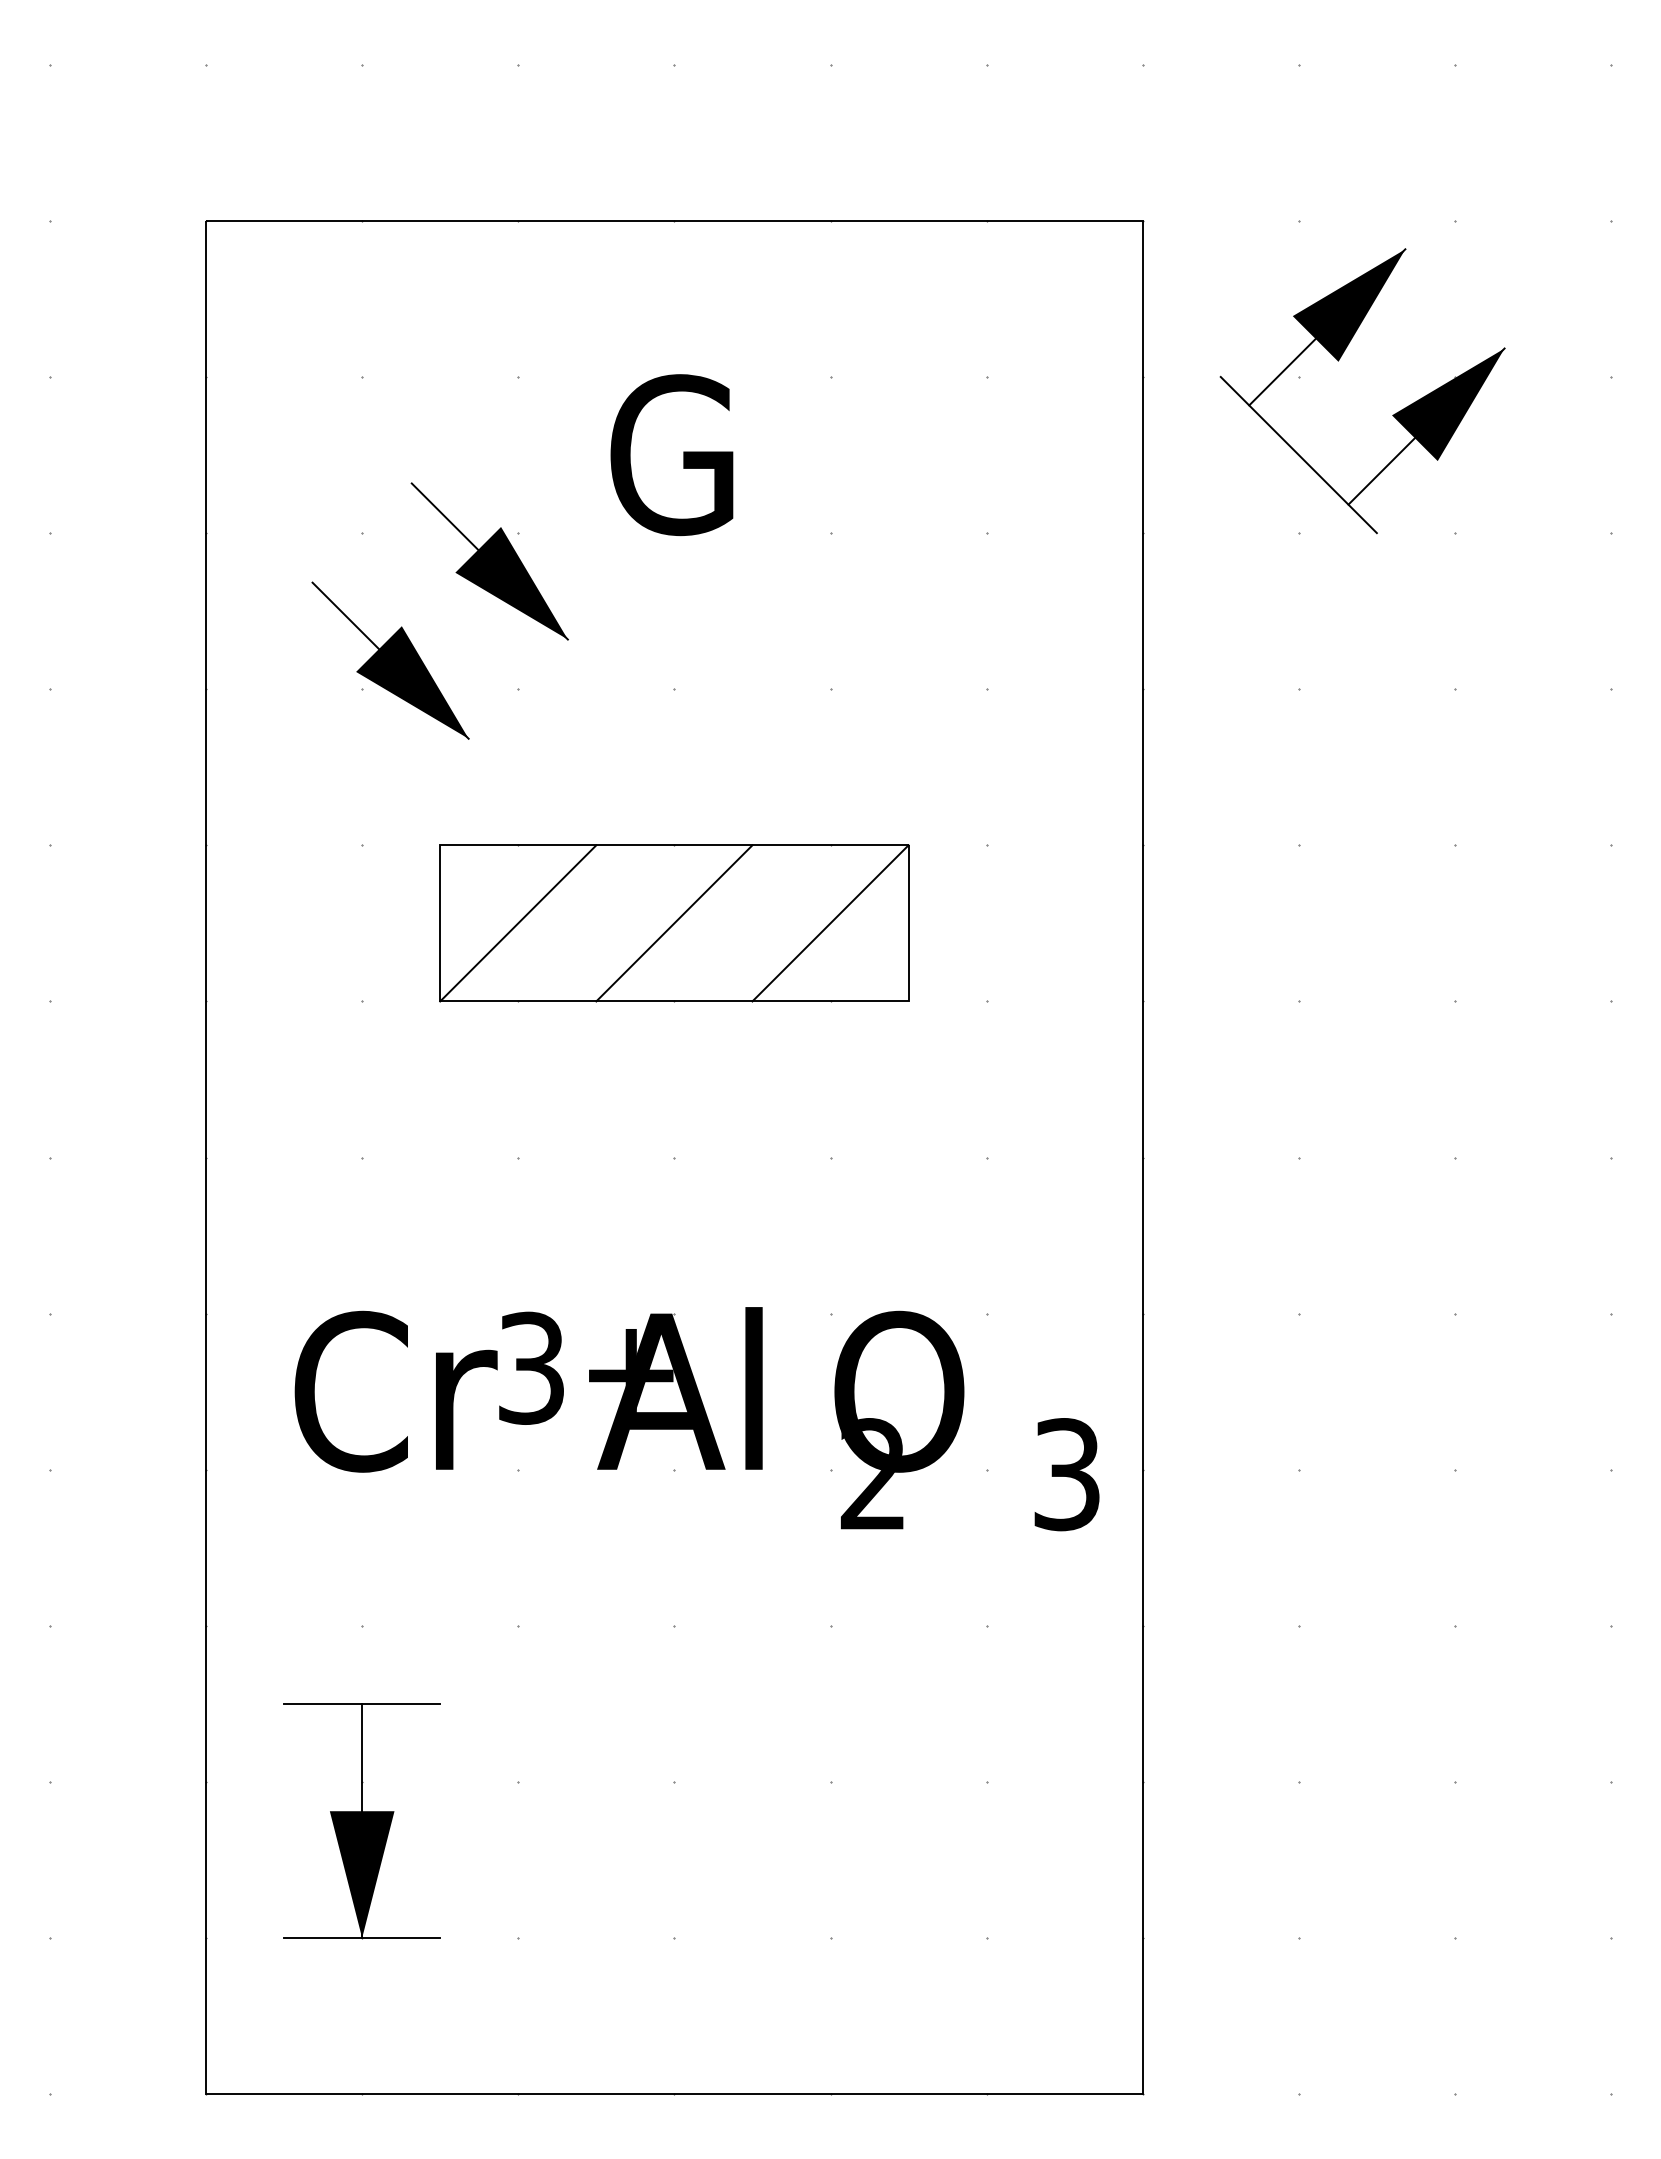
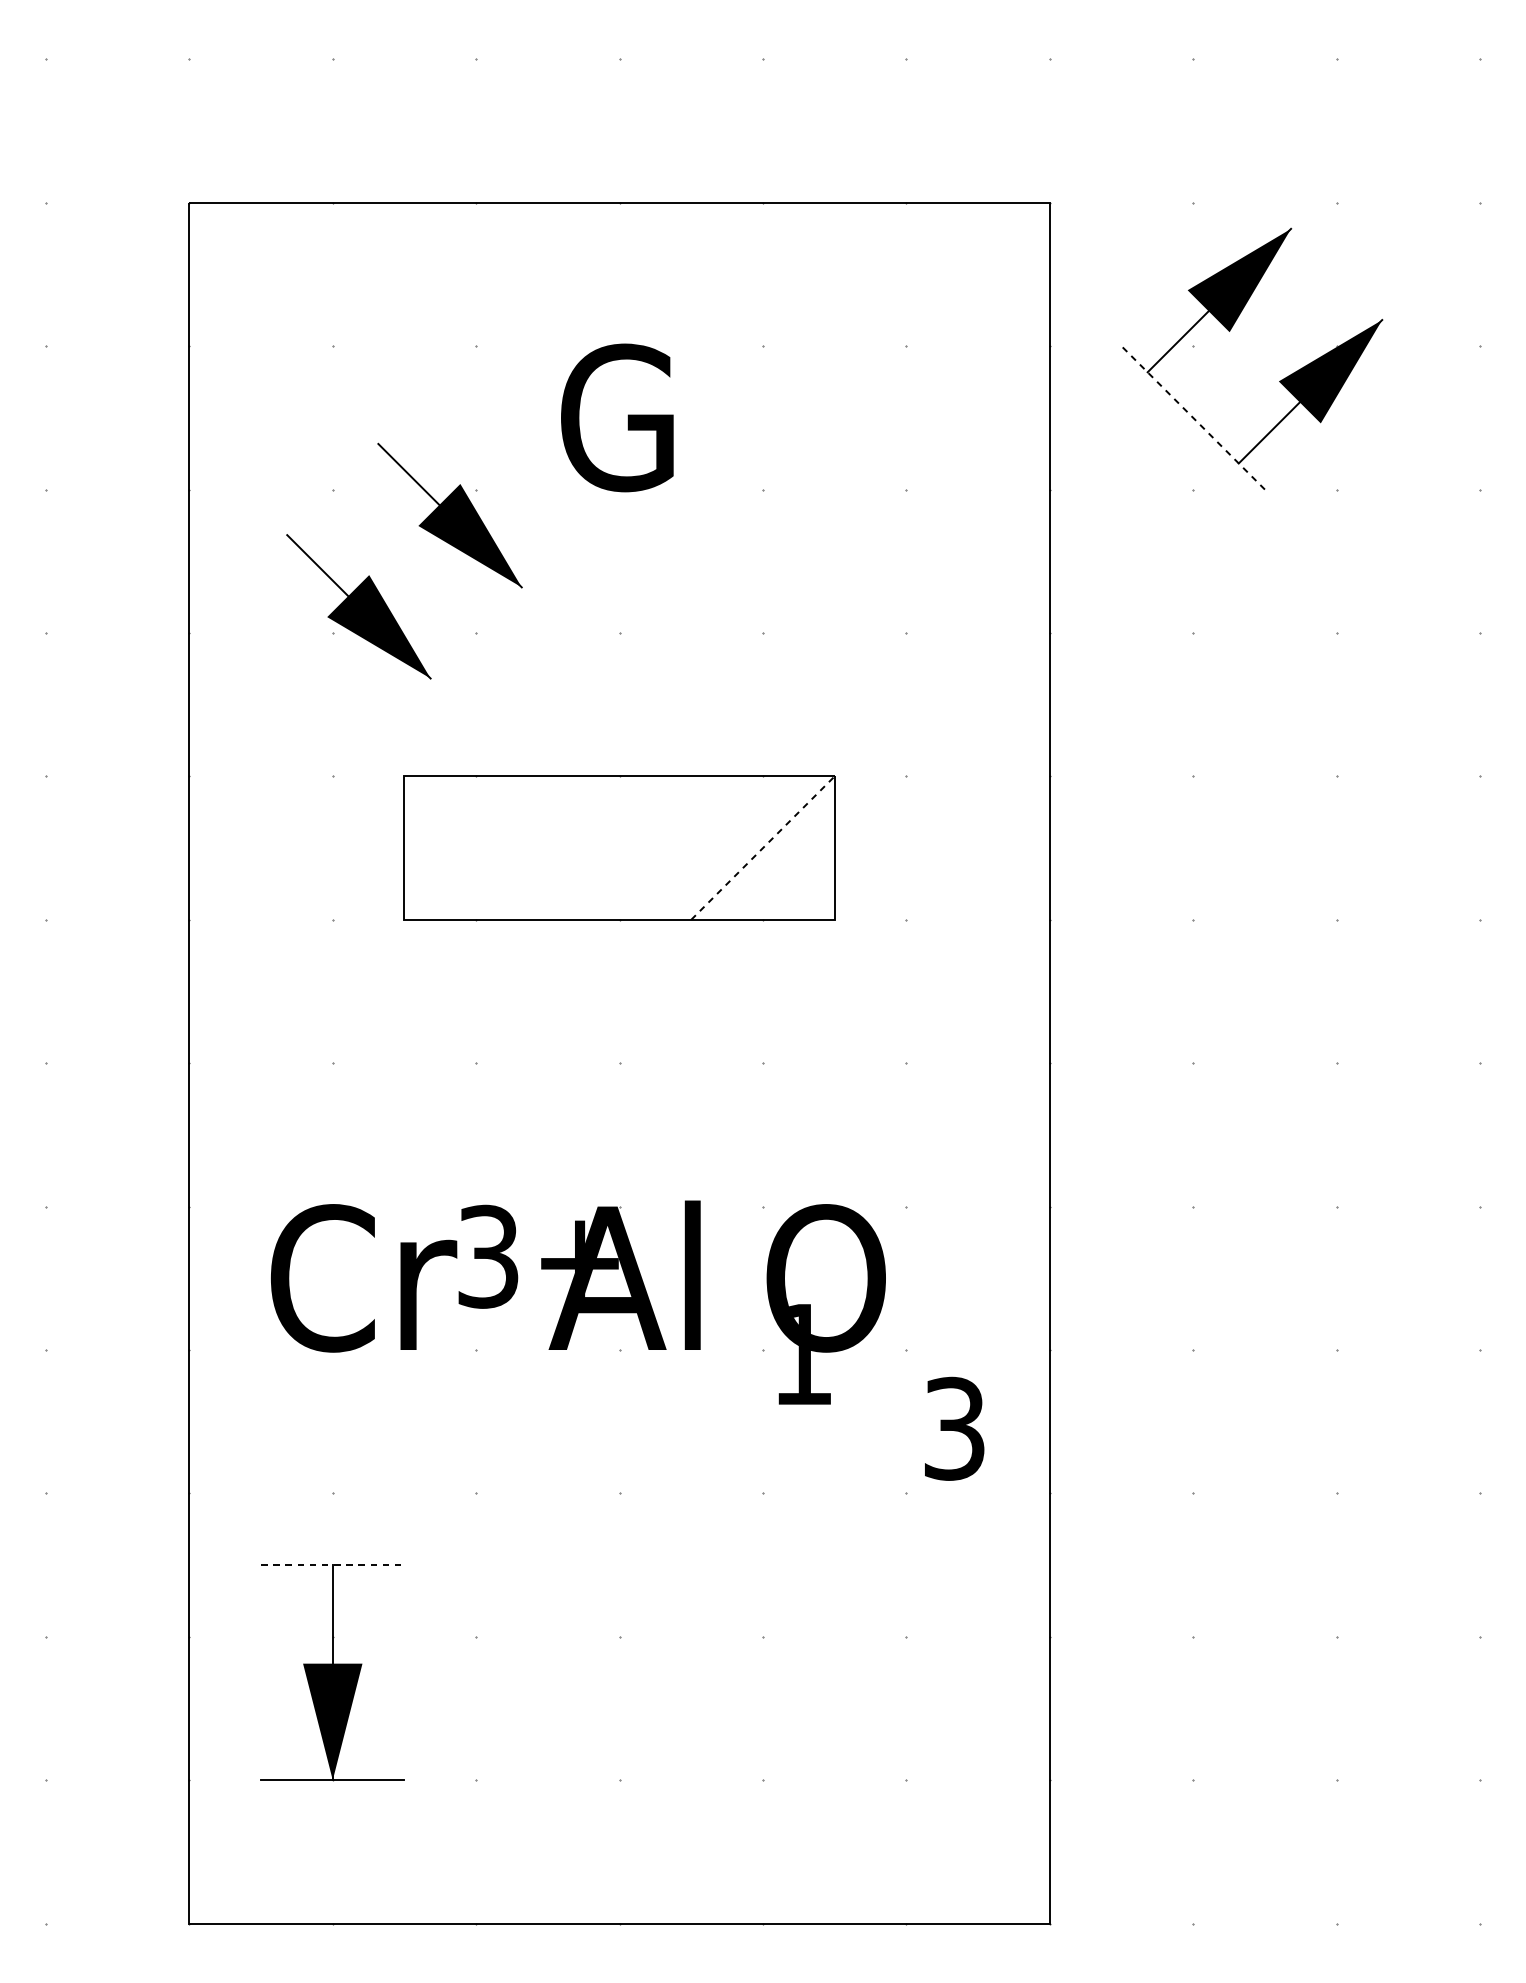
line: (1298, 454) -> (1192, 417), solid -> dashed
line: (518, 923) -> (476, 848), removed
line: (674, 923) -> (619, 848), removed
line: (830, 923) -> (763, 848), solid -> dashed
text: (872, 1473) -> (801, 1353), 2 -> 1
text: (1066, 1474) -> (954, 1428), moved
line: (362, 1703) -> (333, 1564), solid -> dashed

